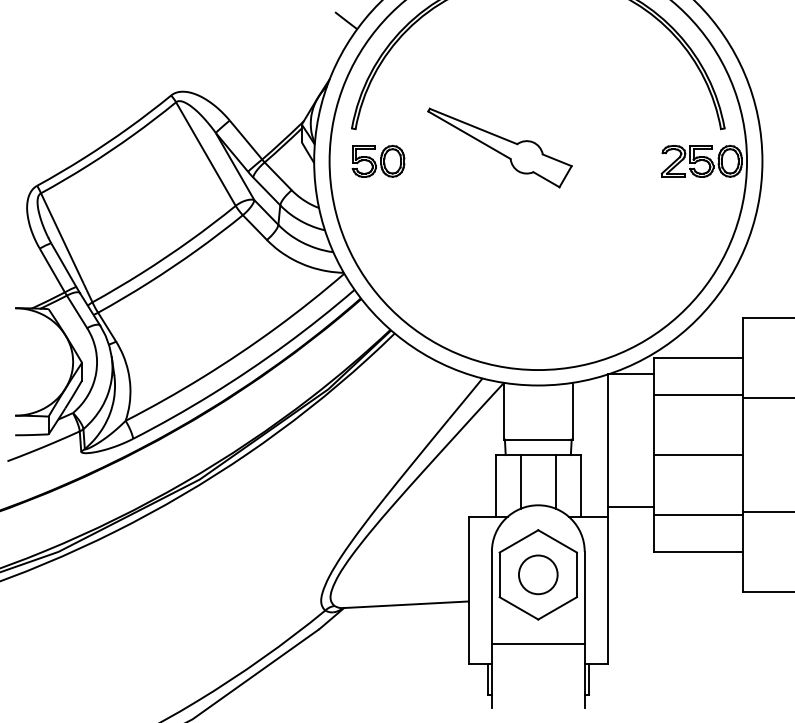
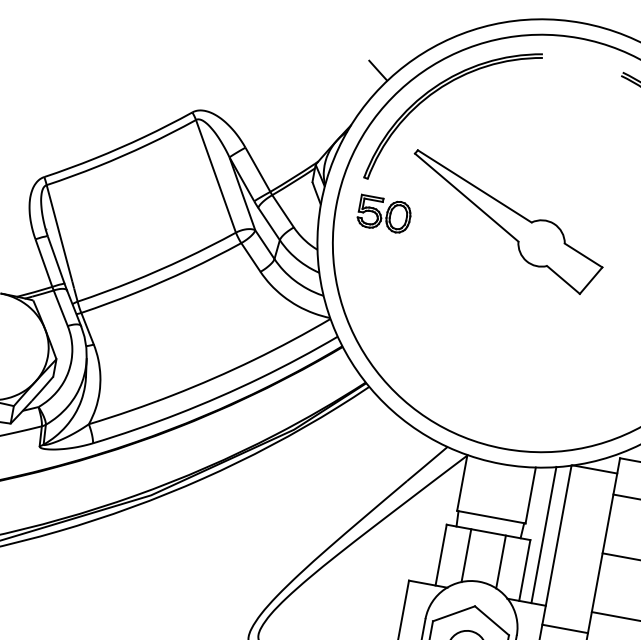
part: (499, 147) -> (505, 222), size x1.43
line: (593, 447) -> (544, 534), added
line: (630, 507) -> (564, 629), moved

